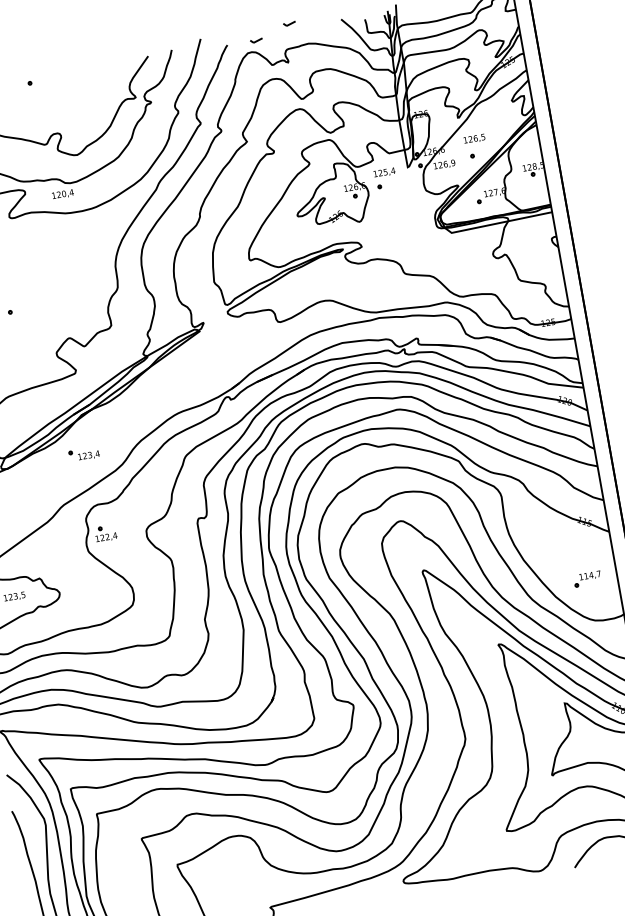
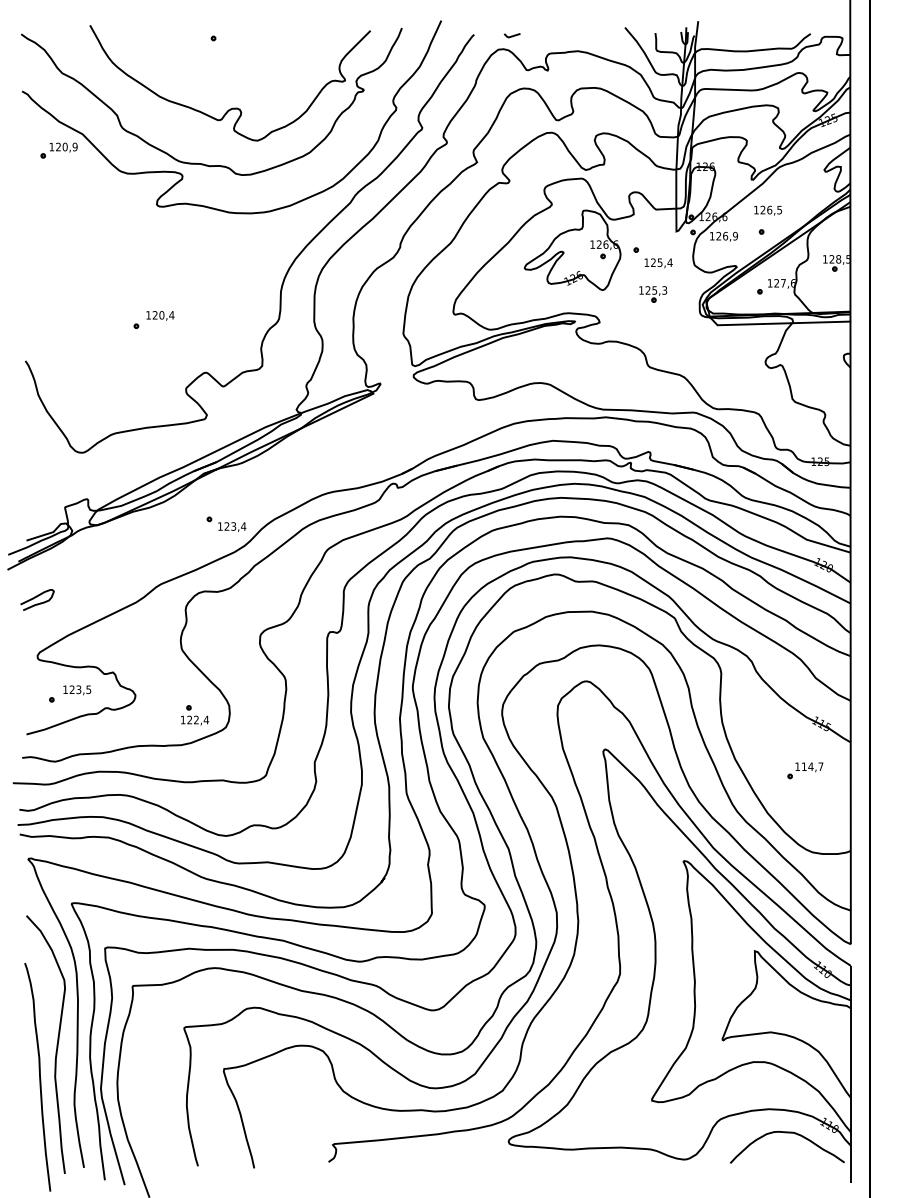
line: (288, 23) -> (557, 21), removed
text: (384, 173) -> (658, 263), moved
text: (63, 194) -> (160, 315), moved
part: (398, 218) -> (653, 294), added
part: (84, 453) -> (226, 523), moved
part: (106, 533) -> (195, 715), moved
part: (587, 578) -> (805, 770), moved

